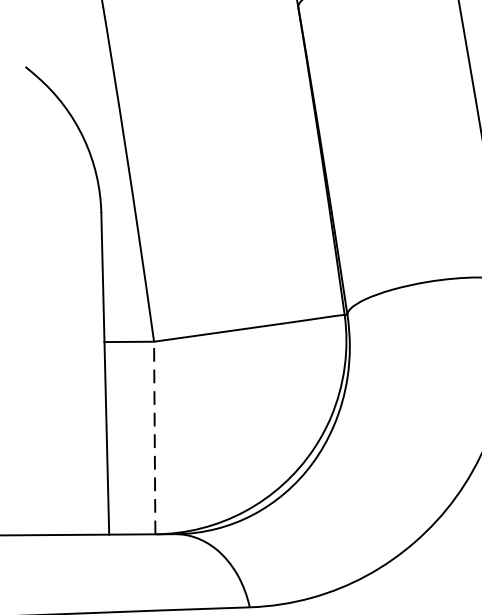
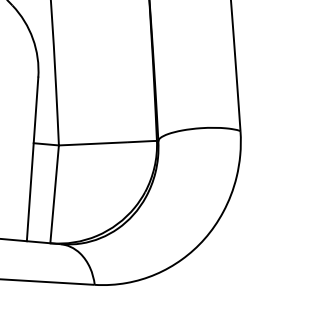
line: (154, 436) -> (54, 193), dashed -> solid

